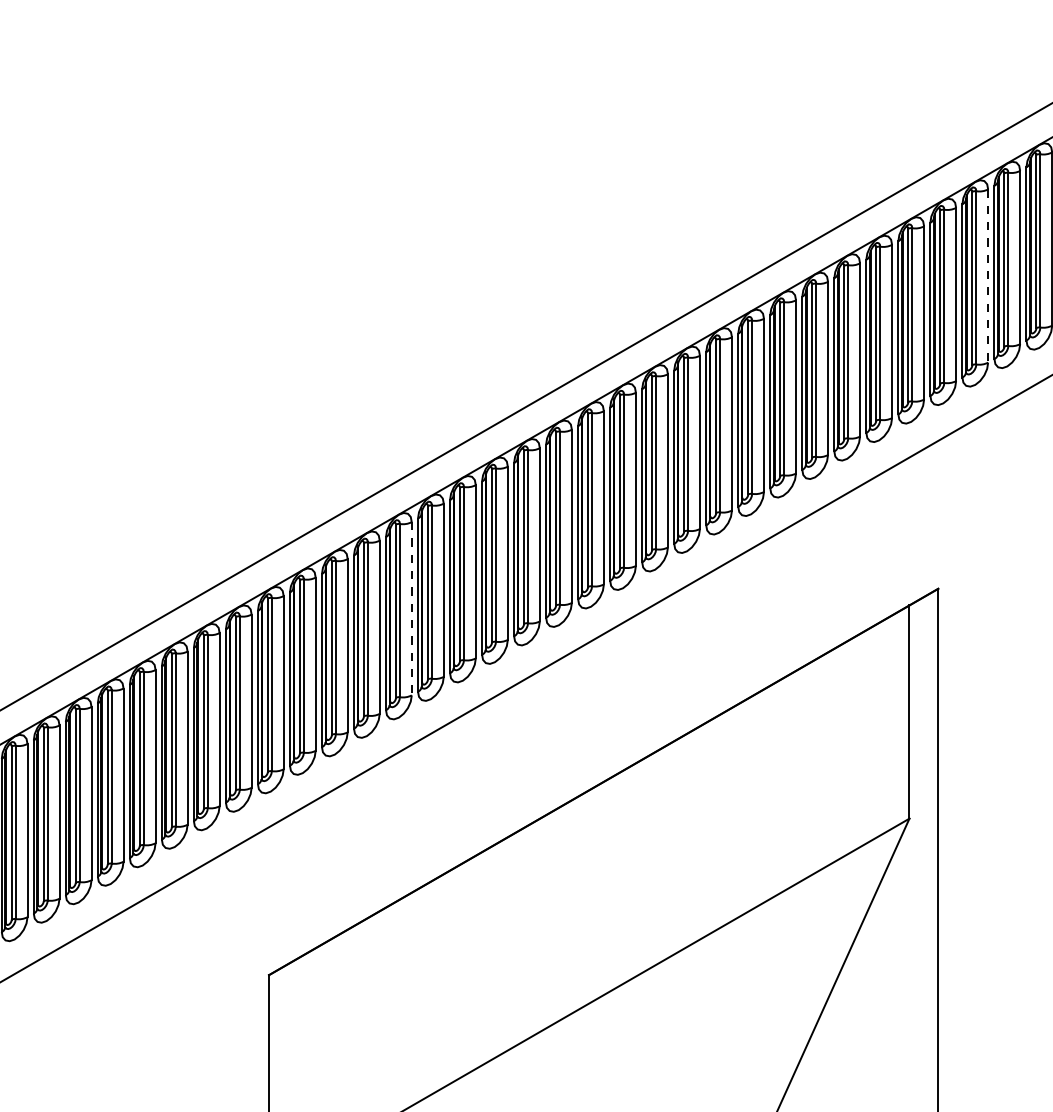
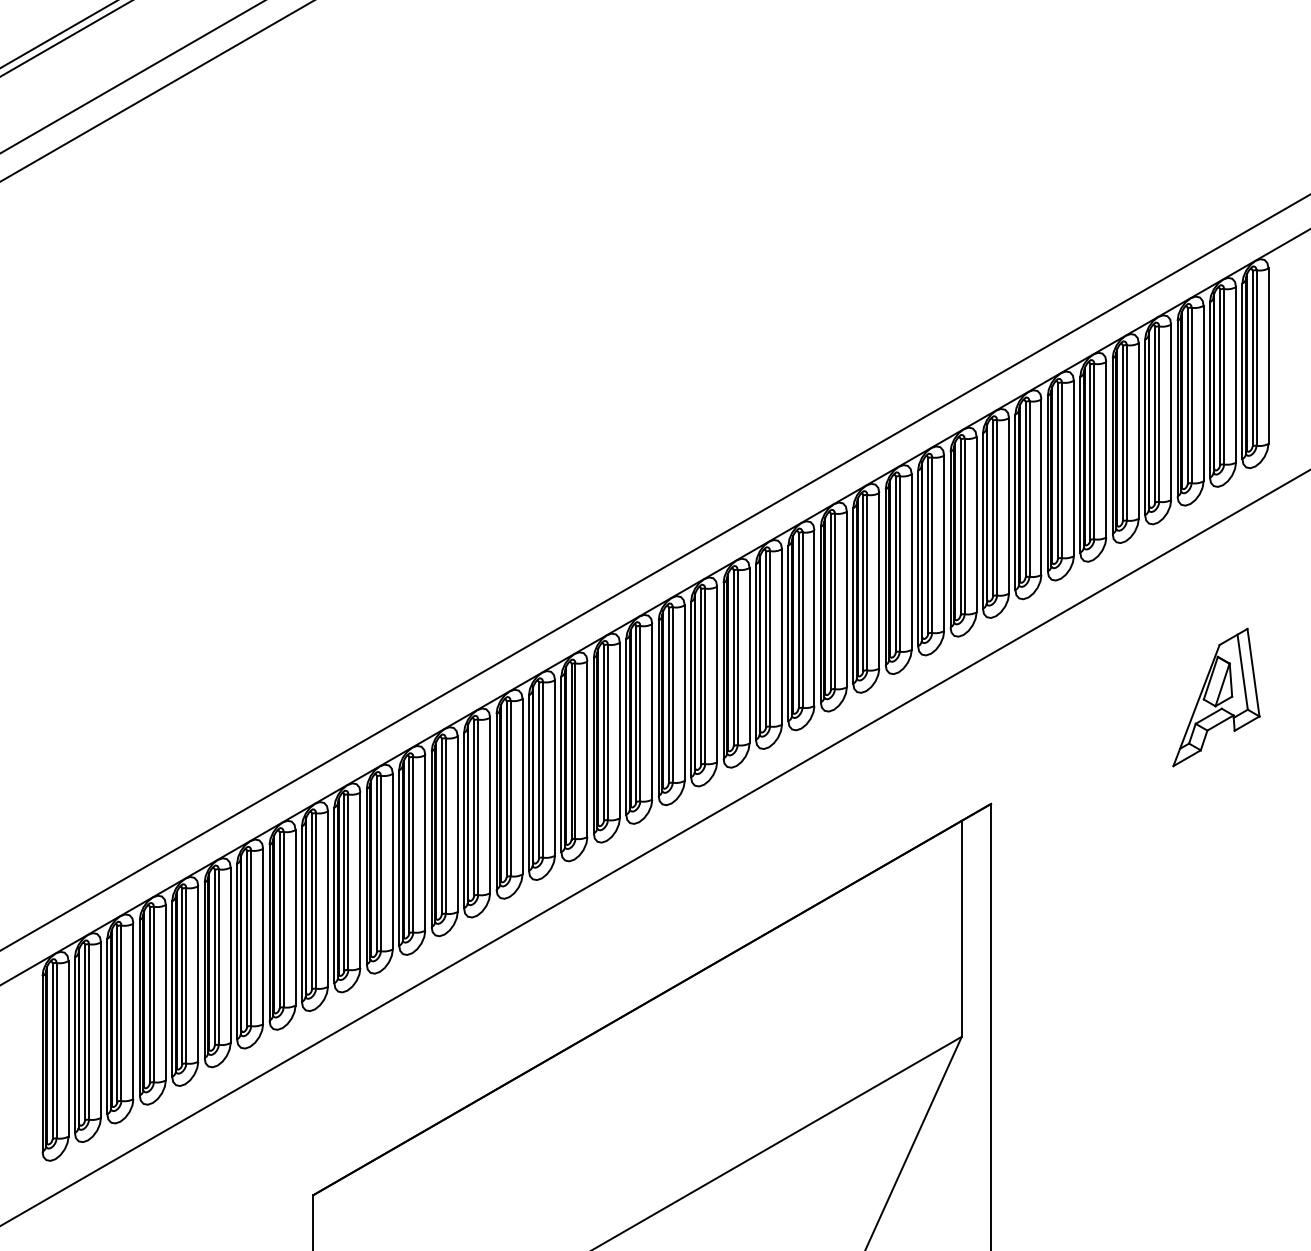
line: (988, 276) -> (1041, 487), dashed -> solid
line: (411, 609) -> (457, 824), dashed -> solid

